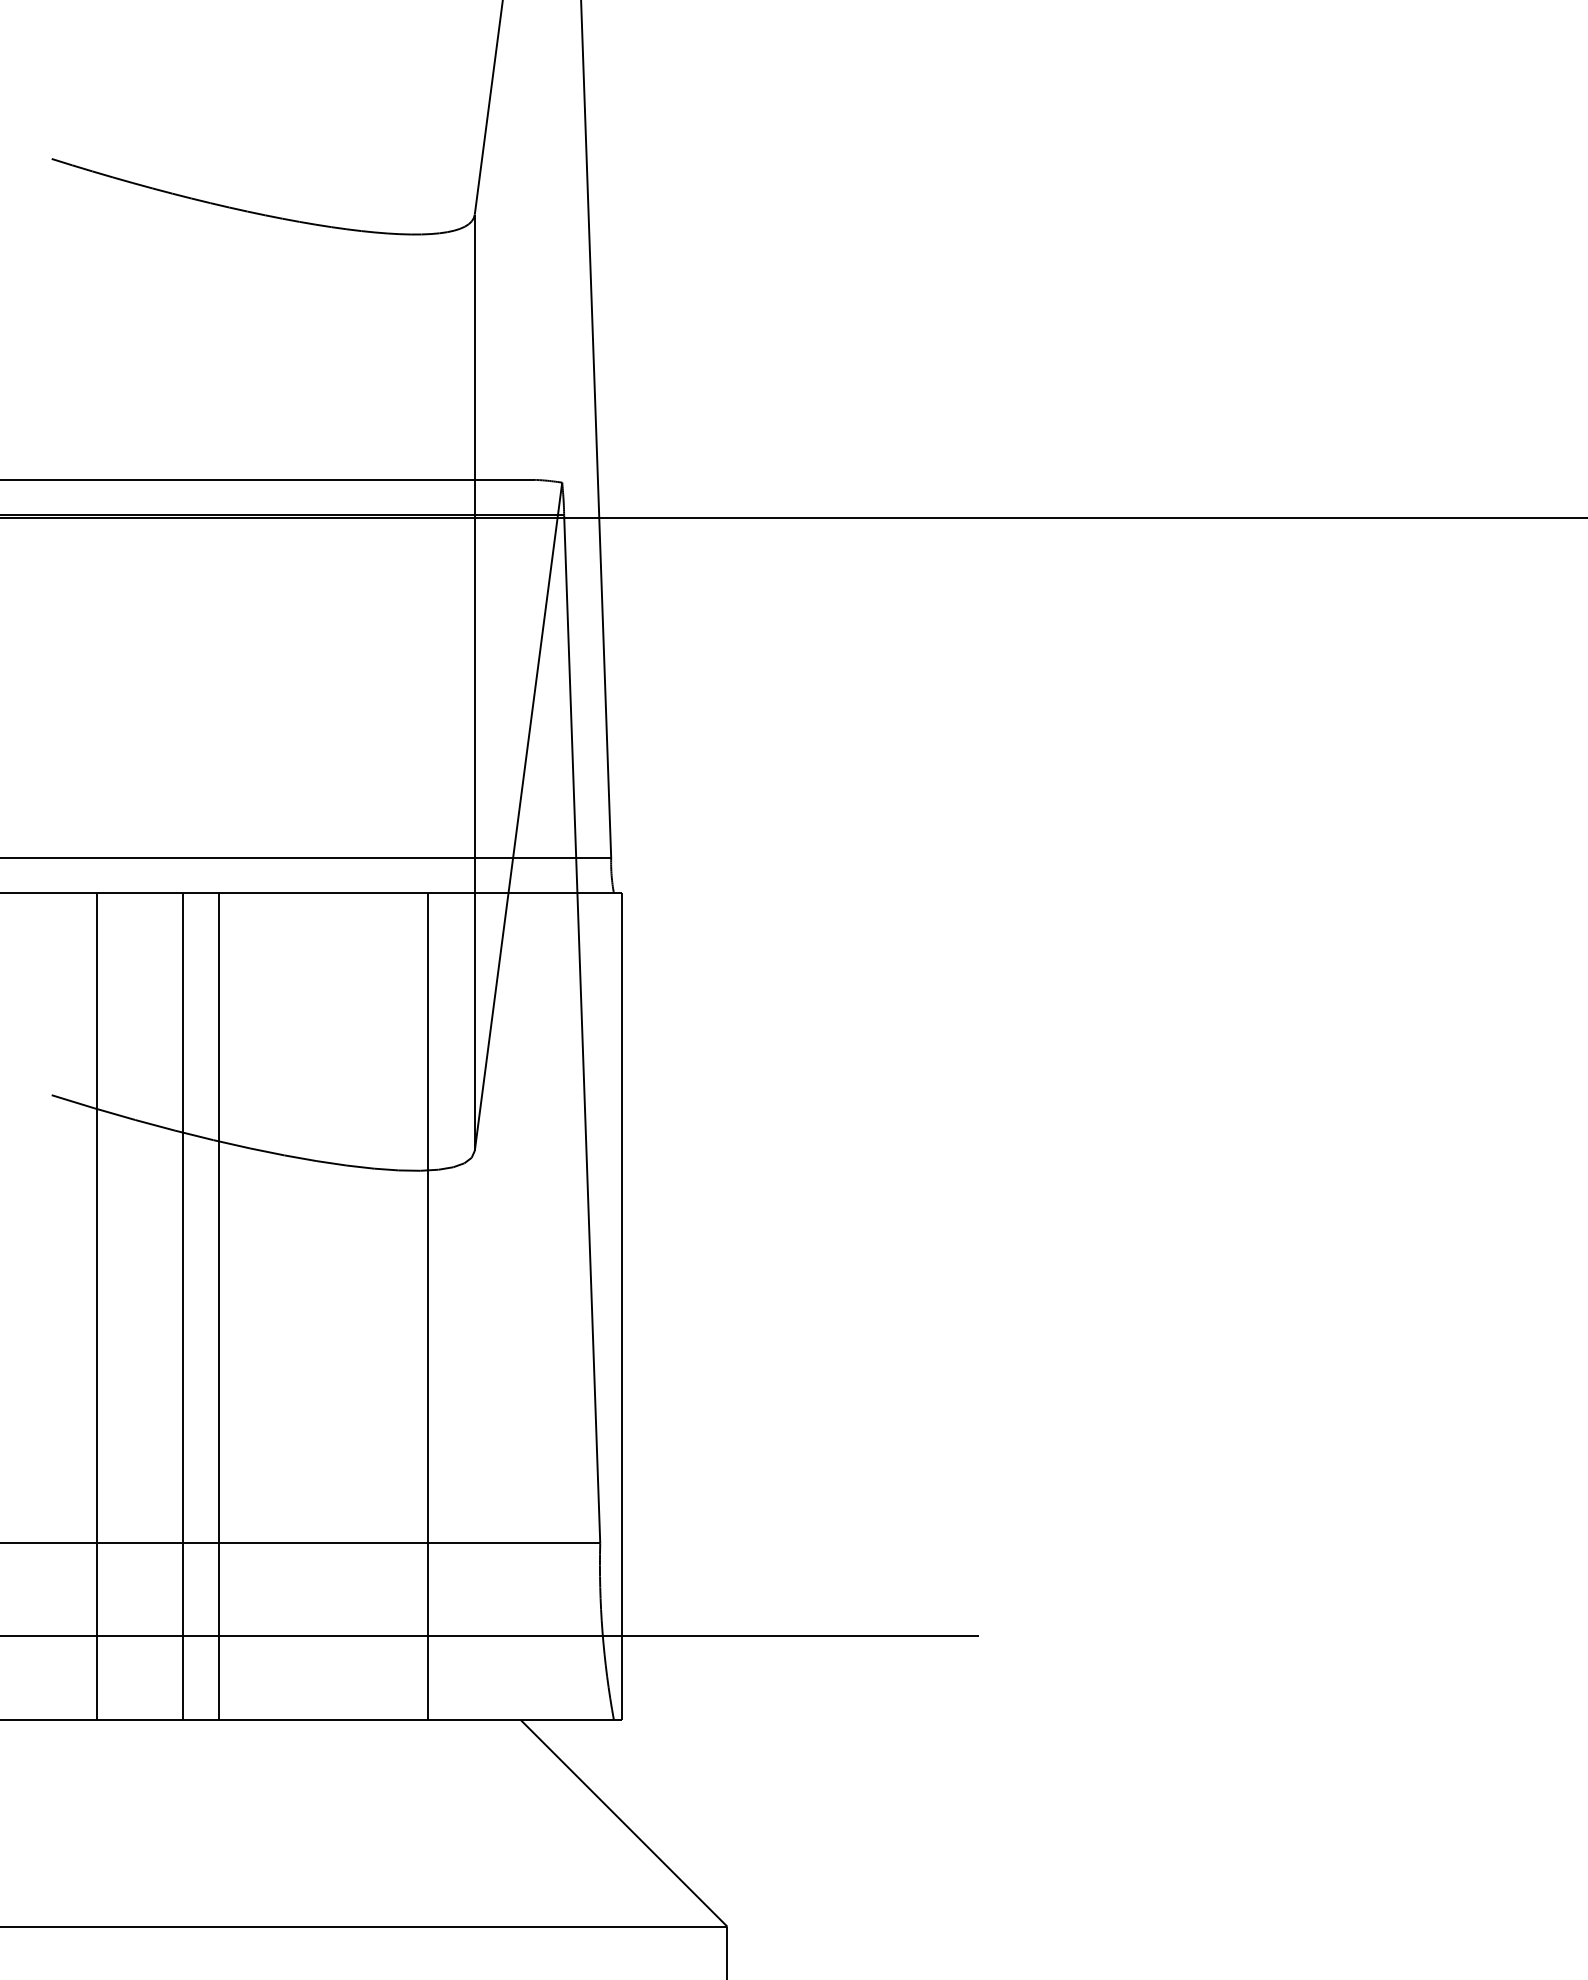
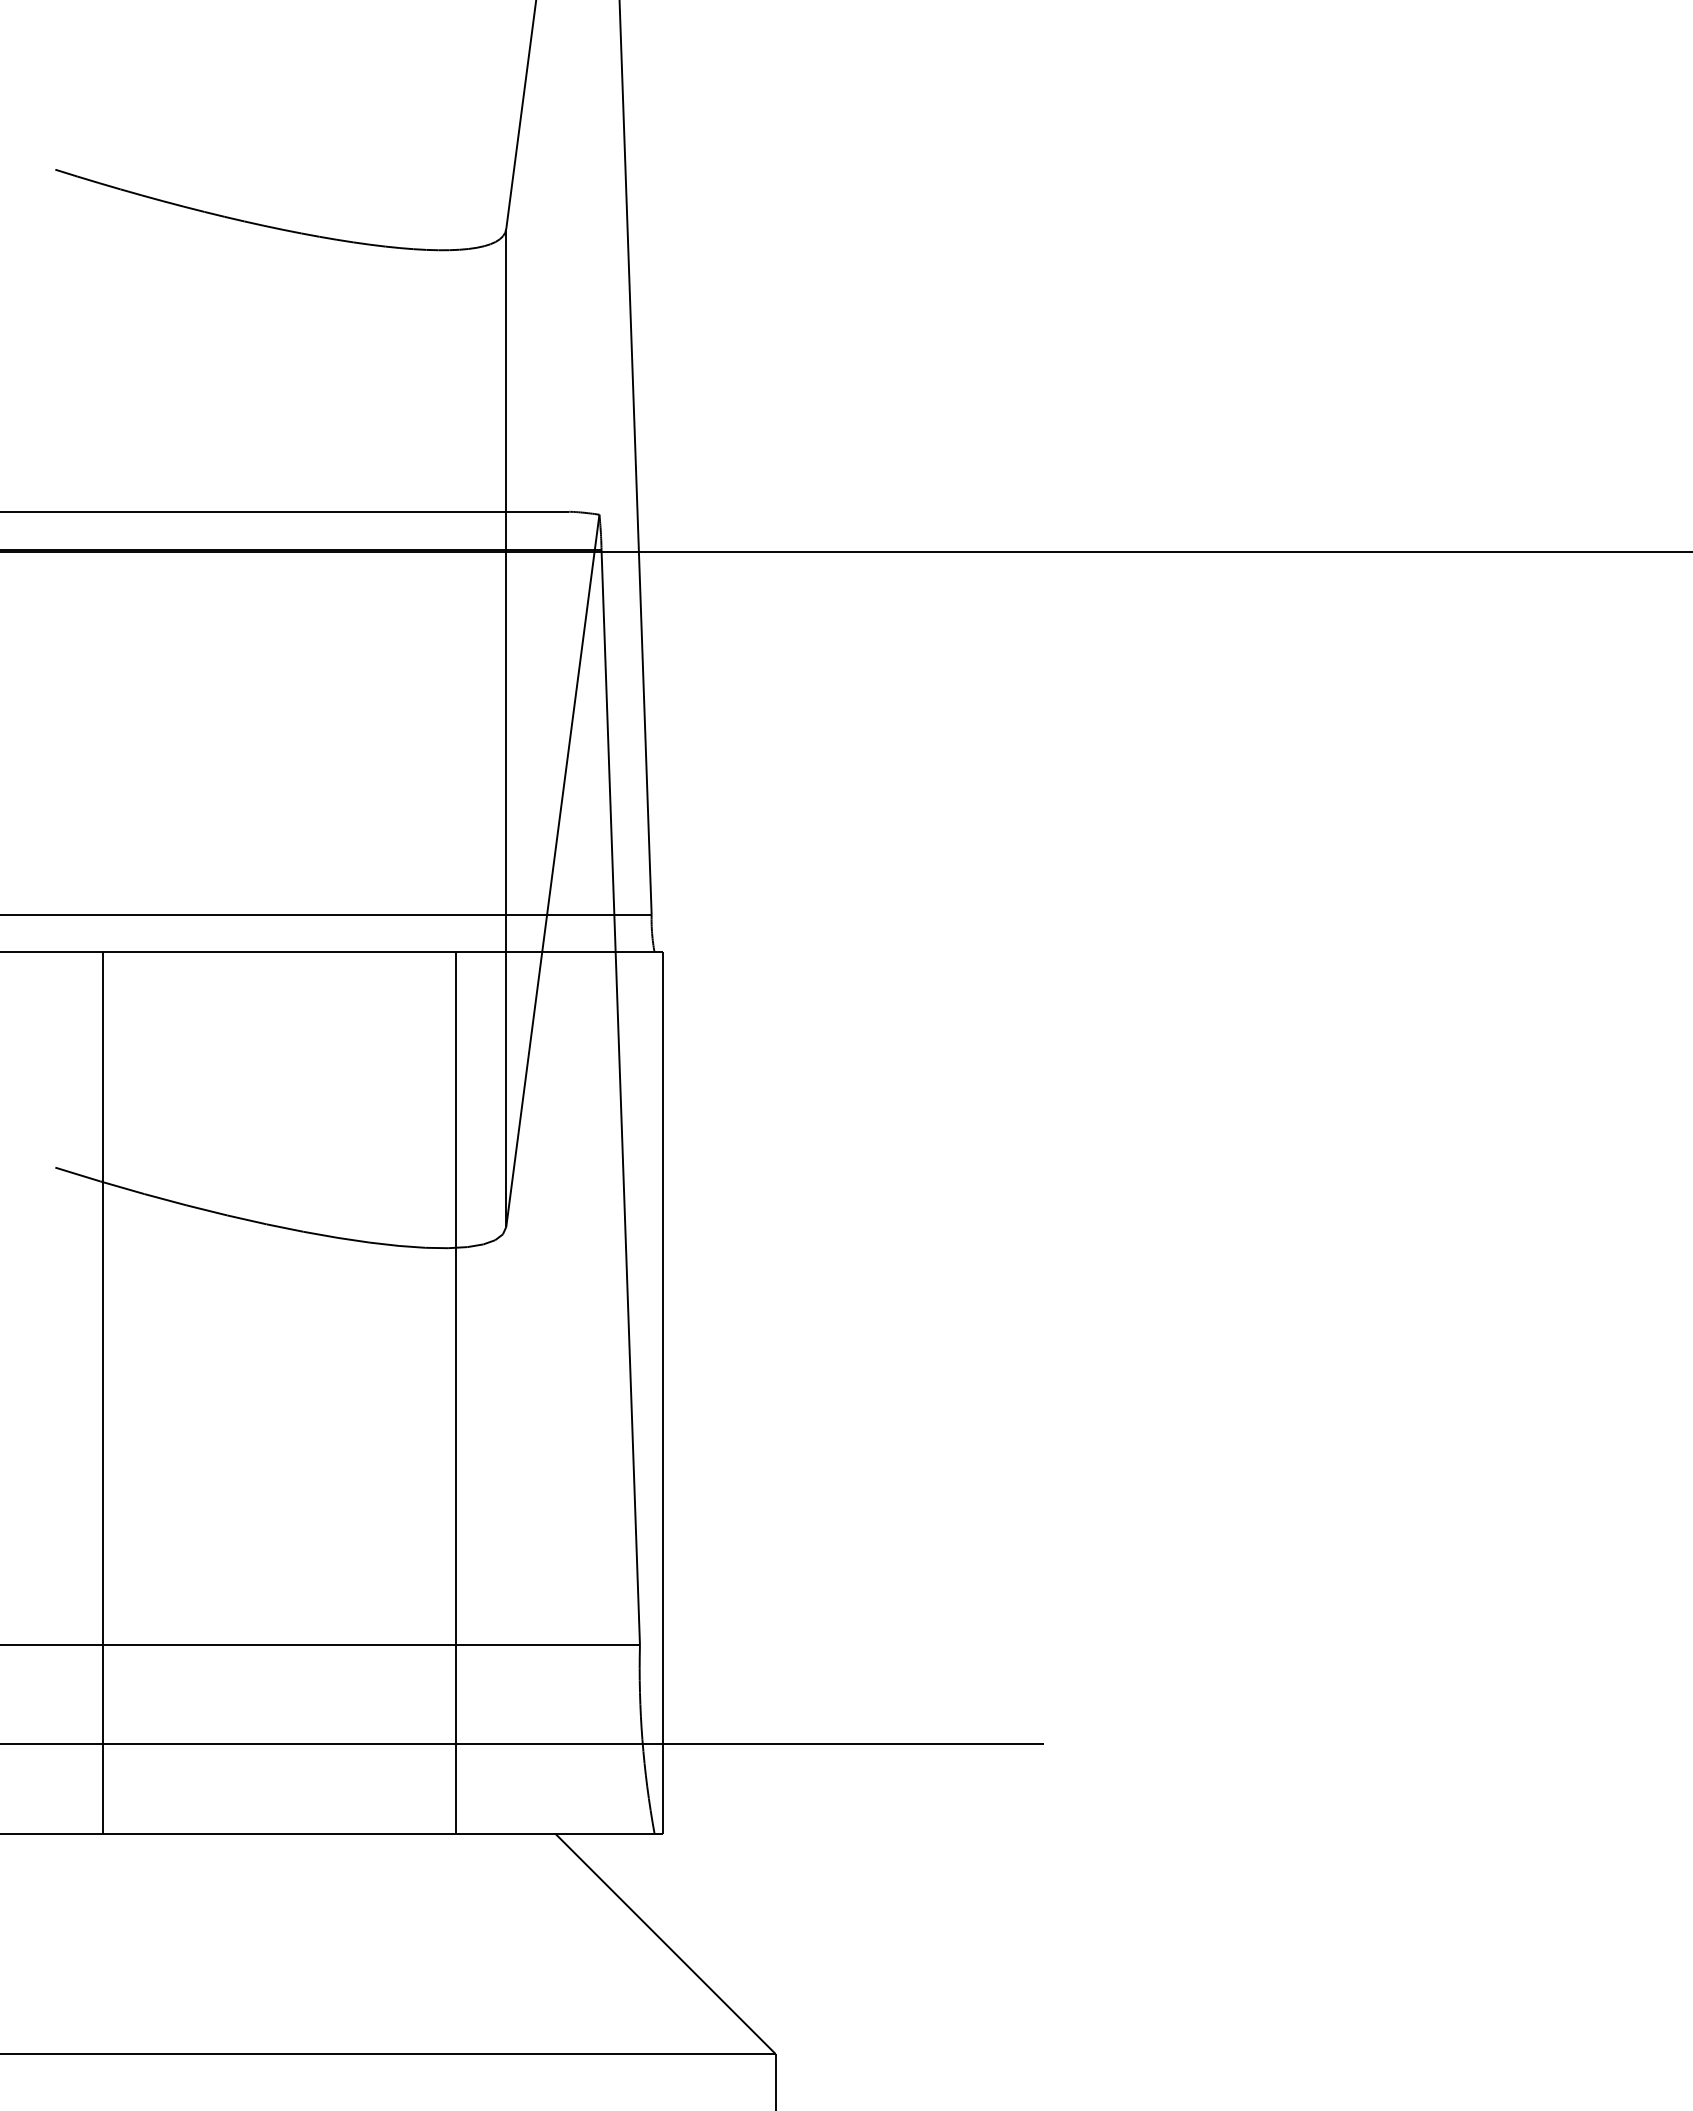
line: (183, 1306) -> (195, 1392), removed
line: (218, 1306) -> (233, 1392), removed

